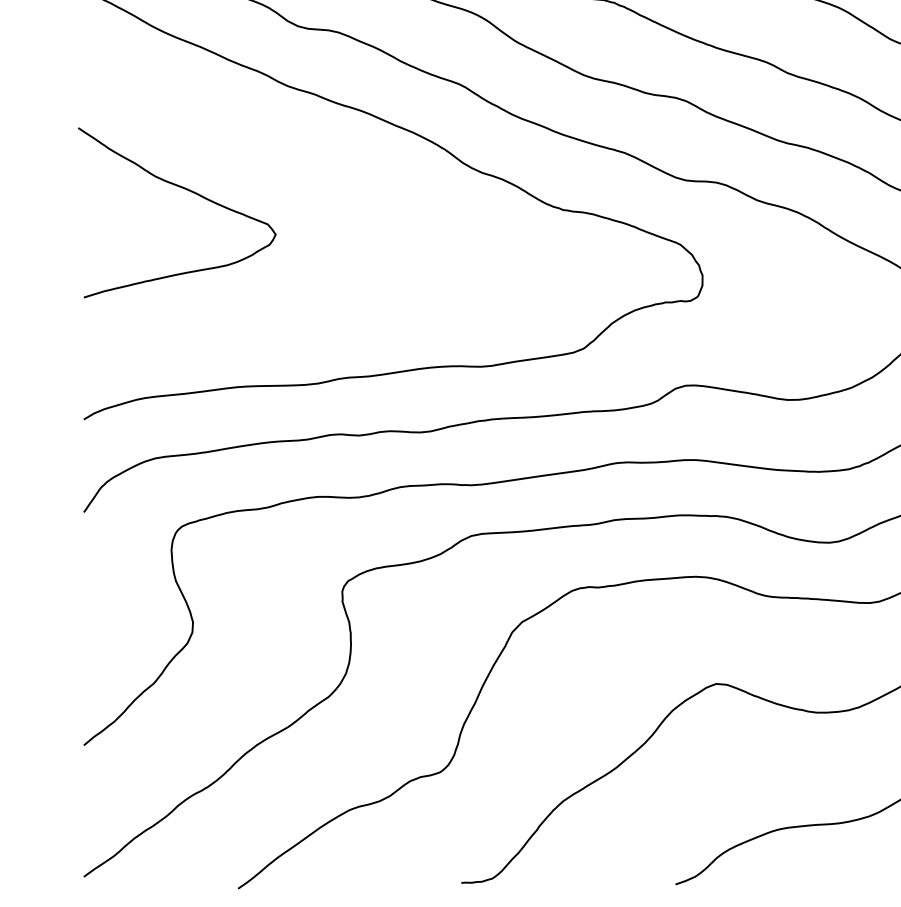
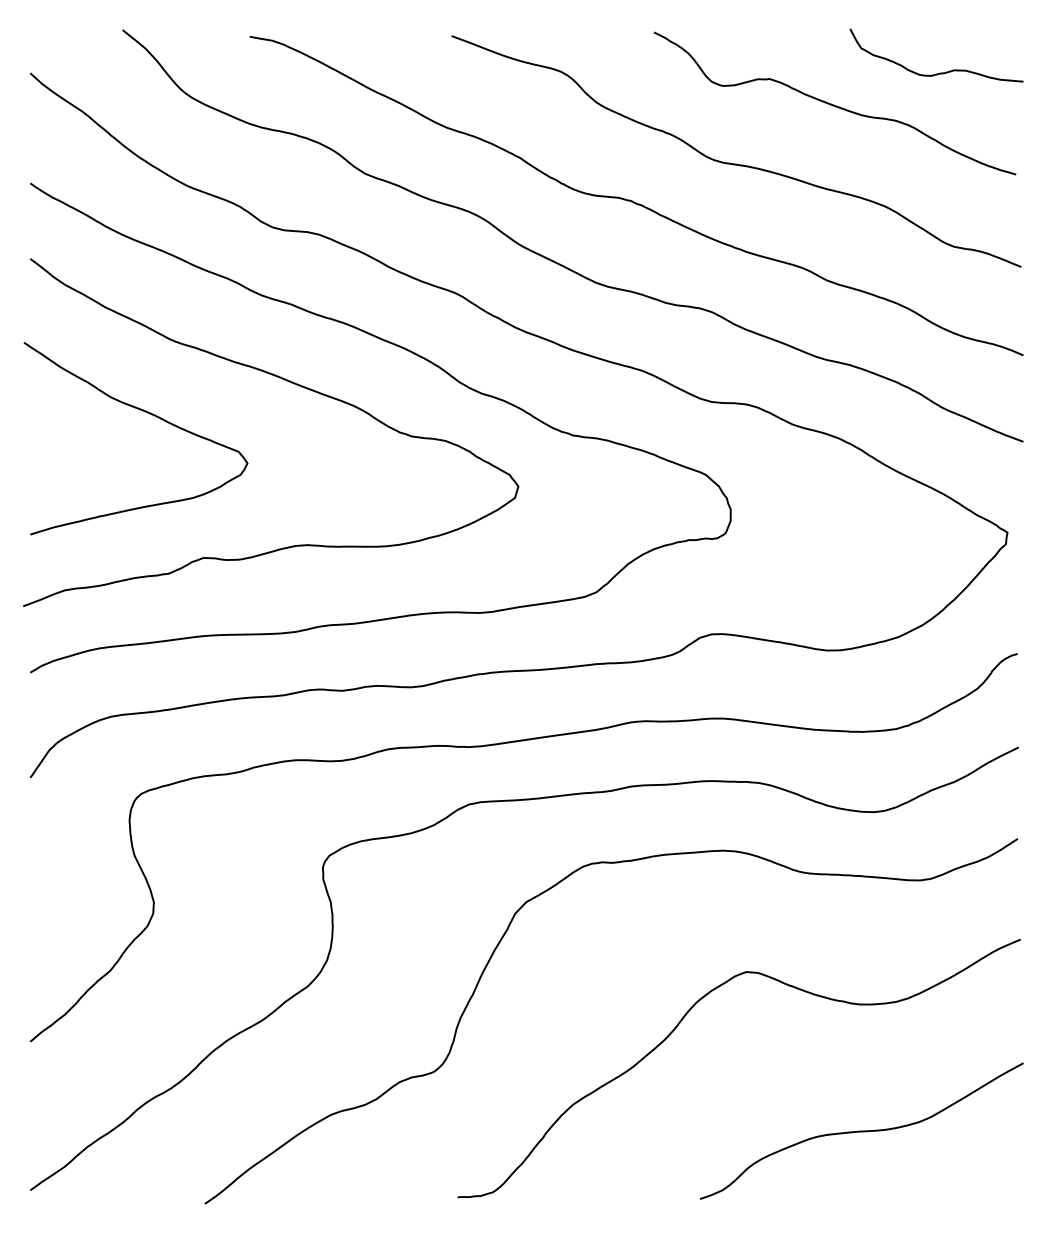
curve: (314, 164) -> (291, 383), added

